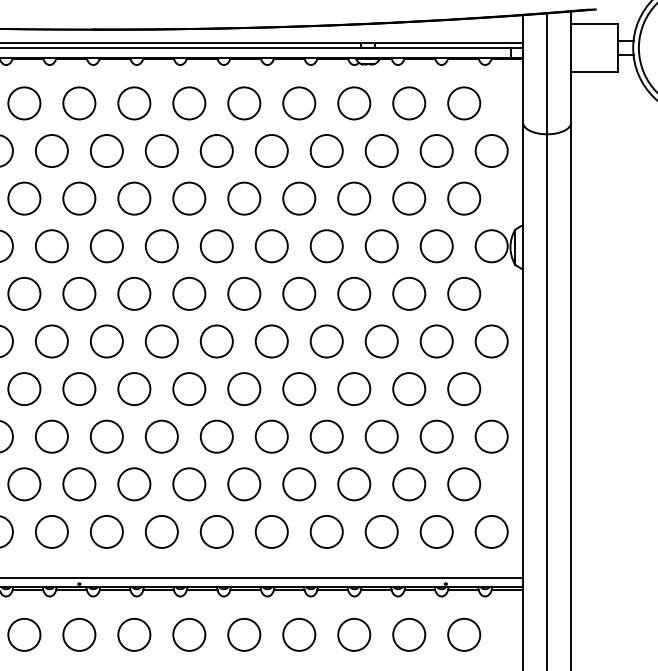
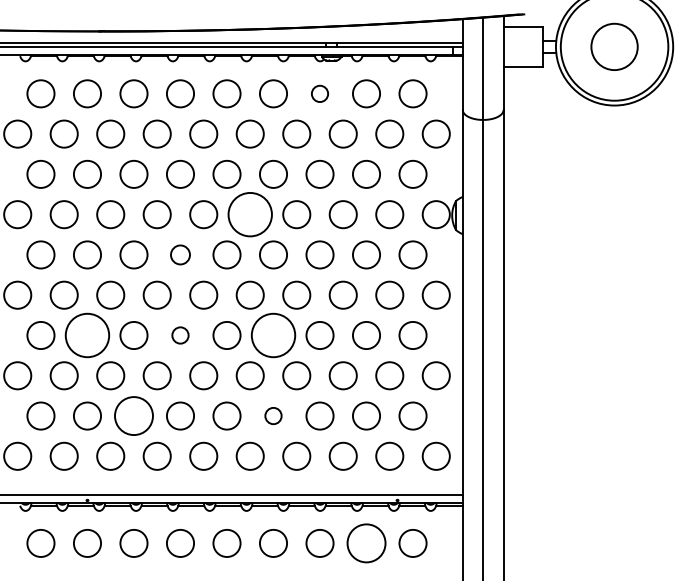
circle: (353, 103) -> (319, 93), size x0.6
circle: (270, 246) -> (249, 214), size x1.6
circle: (189, 293) -> (180, 254), size x0.7
circle: (79, 389) -> (87, 335), size x1.6
circle: (189, 389) -> (180, 335), size x0.6
circle: (299, 389) -> (273, 335), size x1.6
circle: (133, 483) -> (133, 415), size x1.4
circle: (299, 483) -> (273, 415), size x0.6
circle: (409, 634) -> (366, 543), size x1.4

